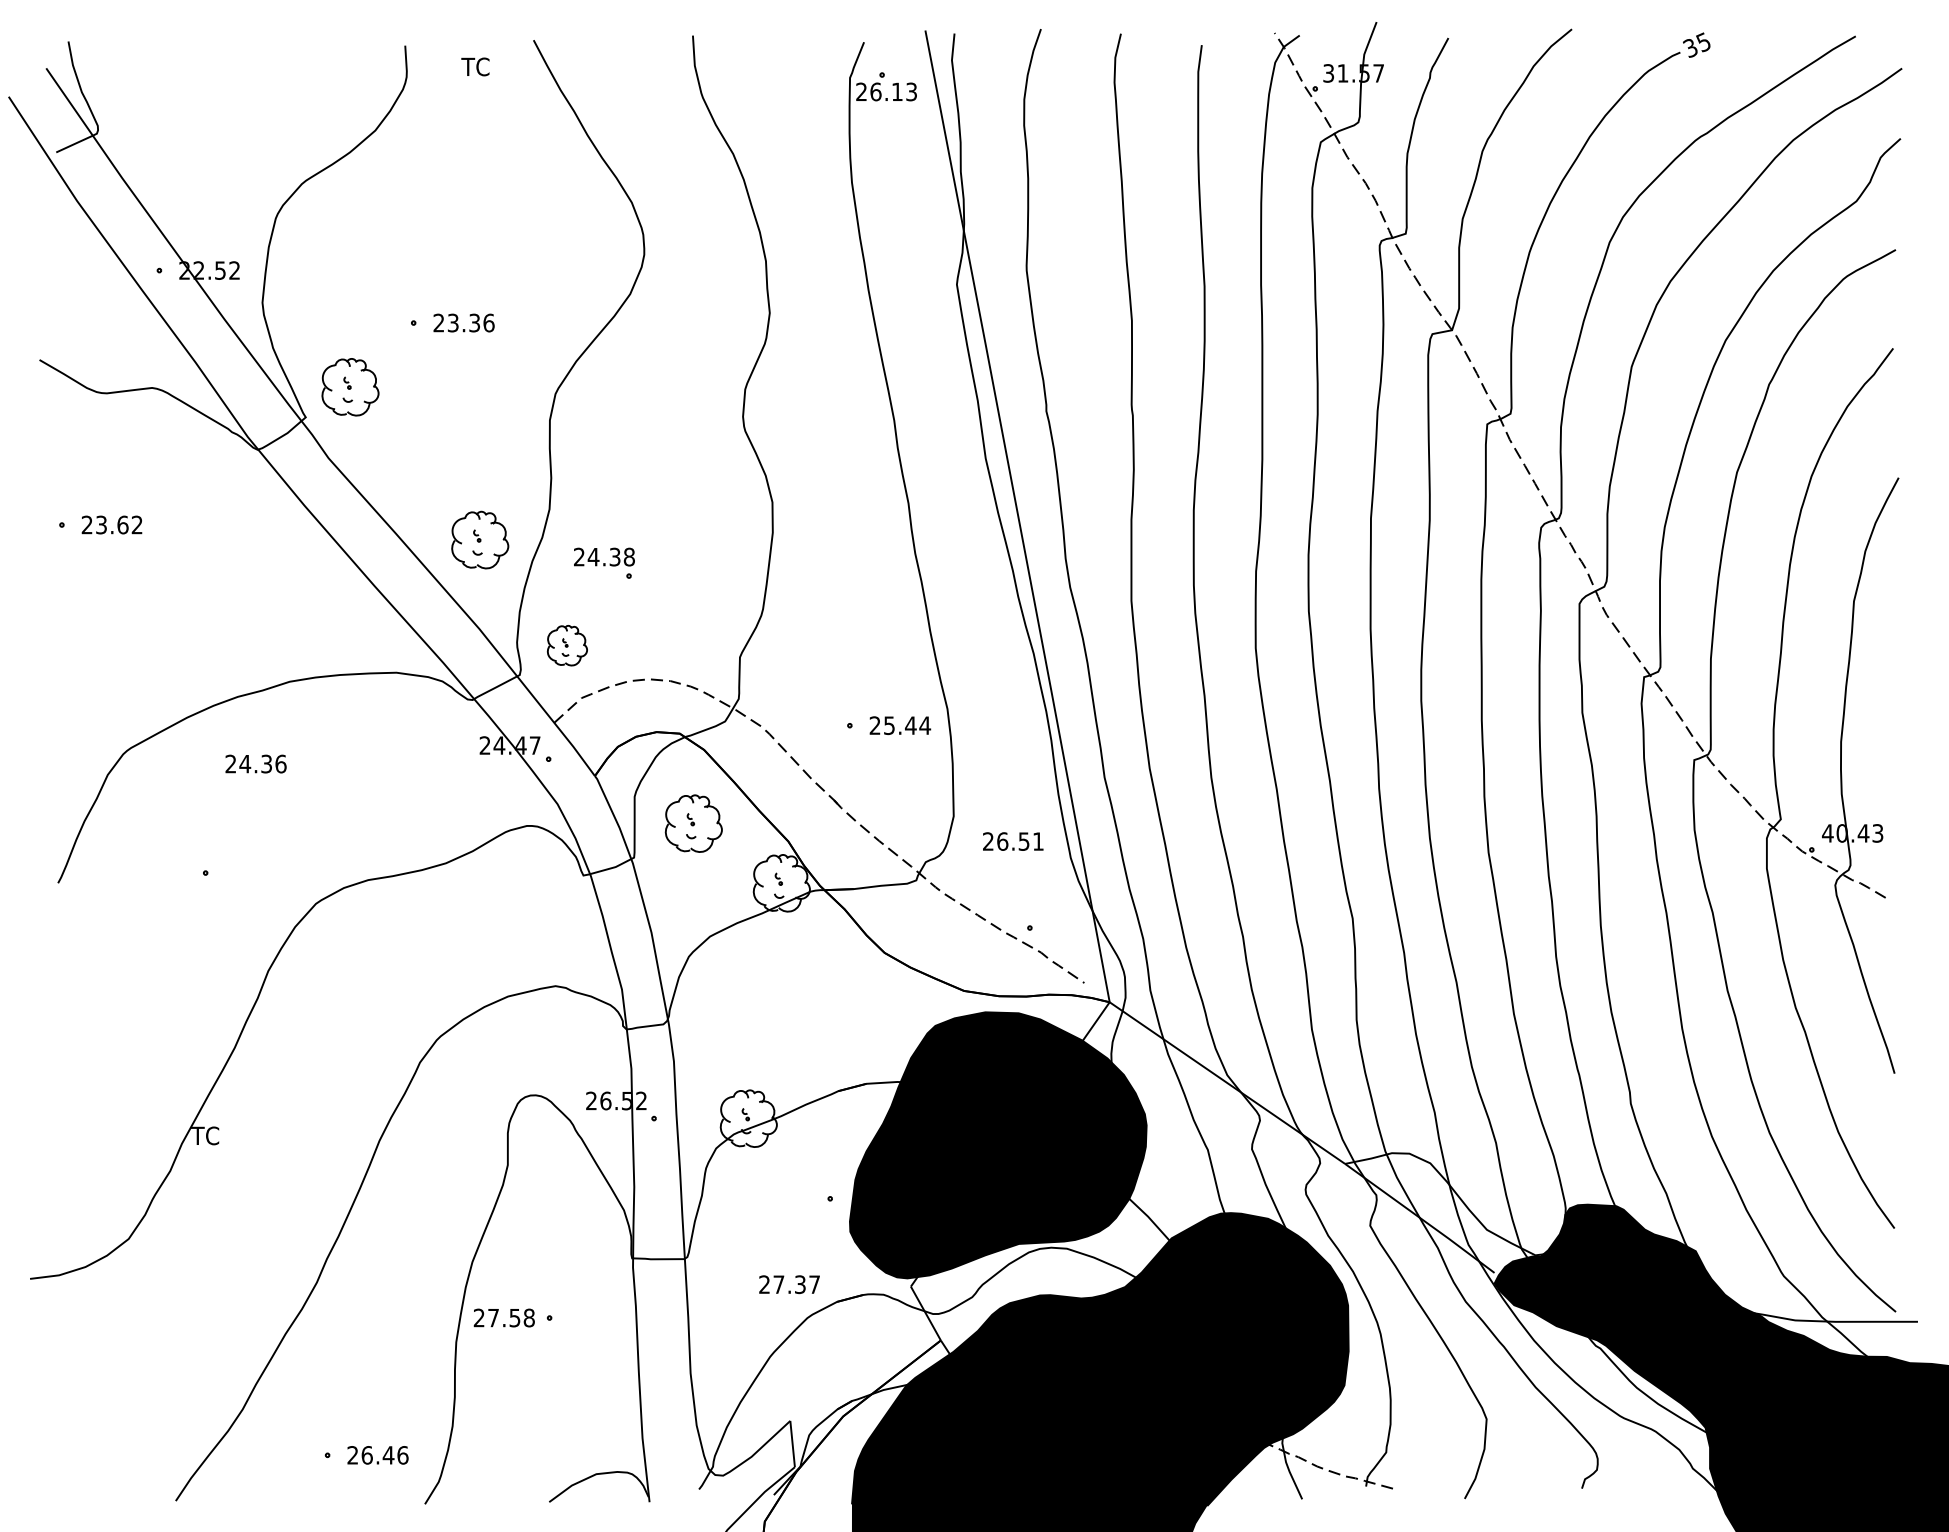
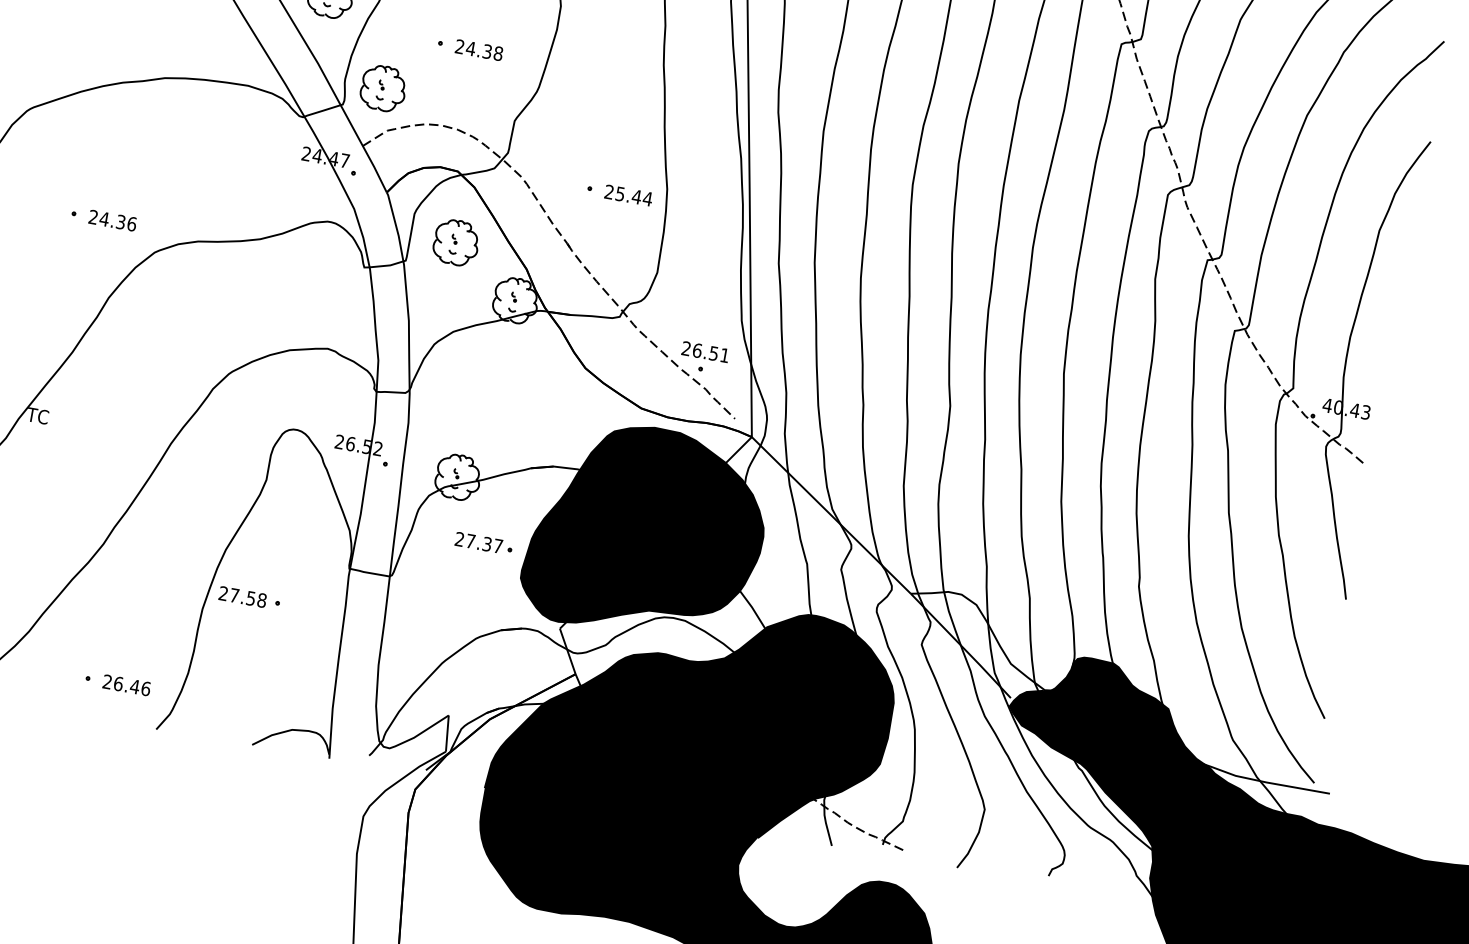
text: (604, 556) -> (479, 49), moved
part: (567, 645) -> (383, 88), size x1.43
text: (255, 763) -> (112, 220), moved
text: (1013, 841) -> (705, 352), moved
text: (789, 1284) -> (478, 542), moved

